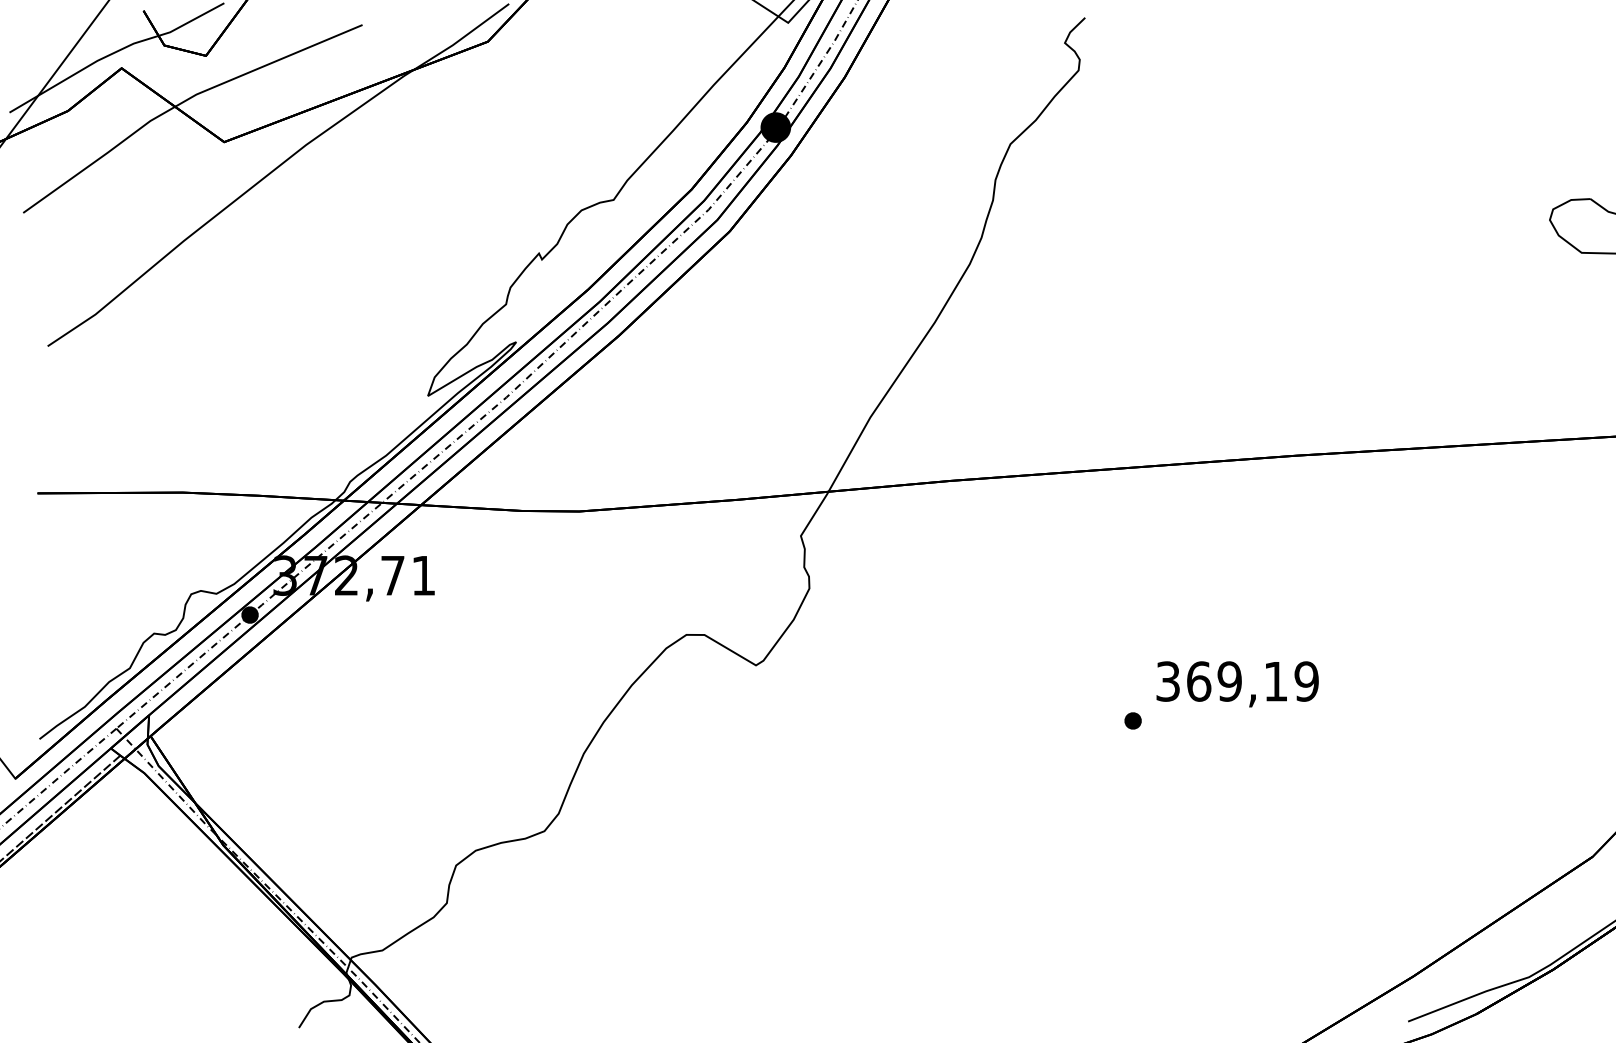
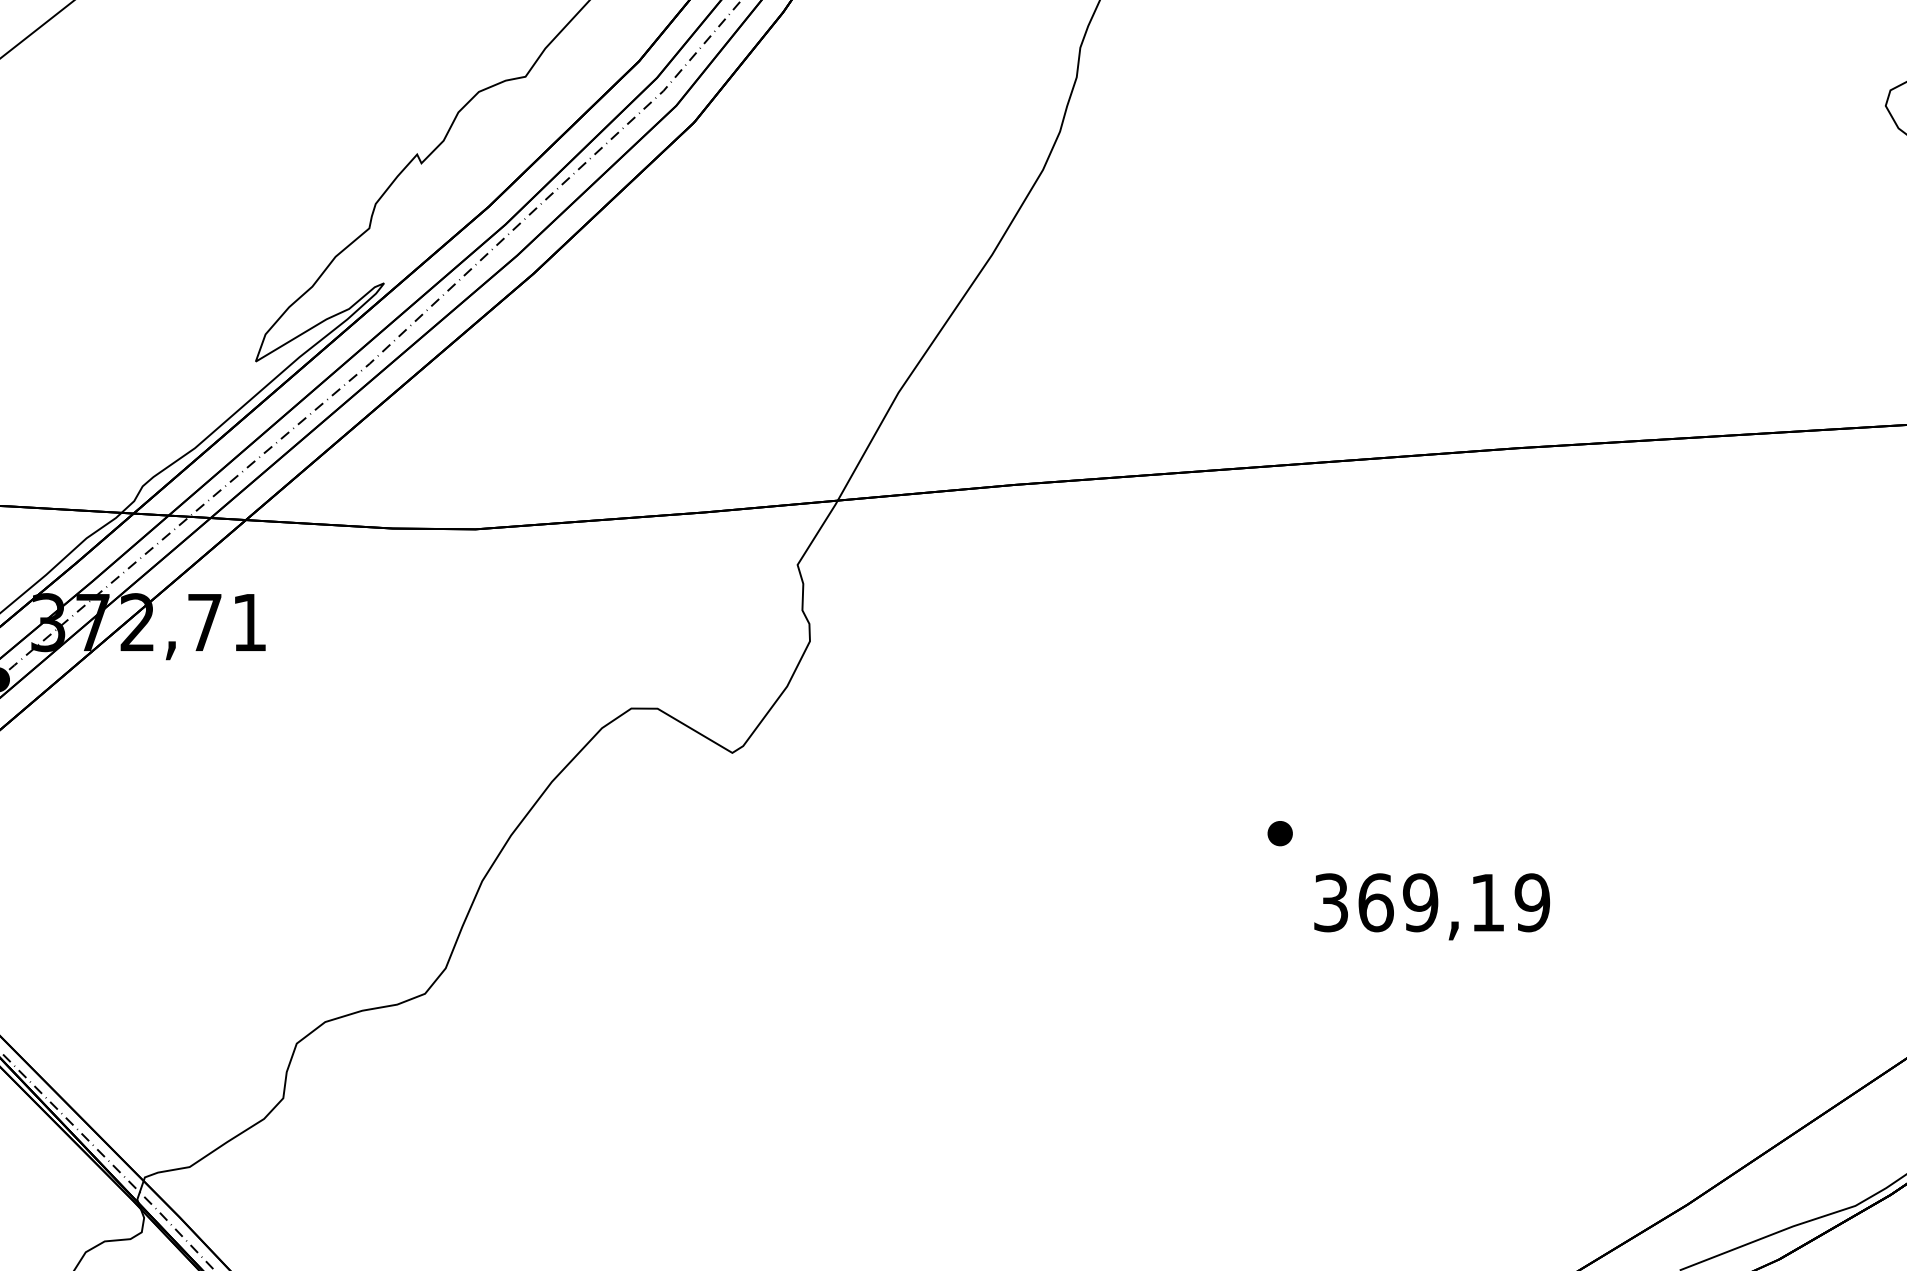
text: (1237, 684) -> (1431, 907), moved

